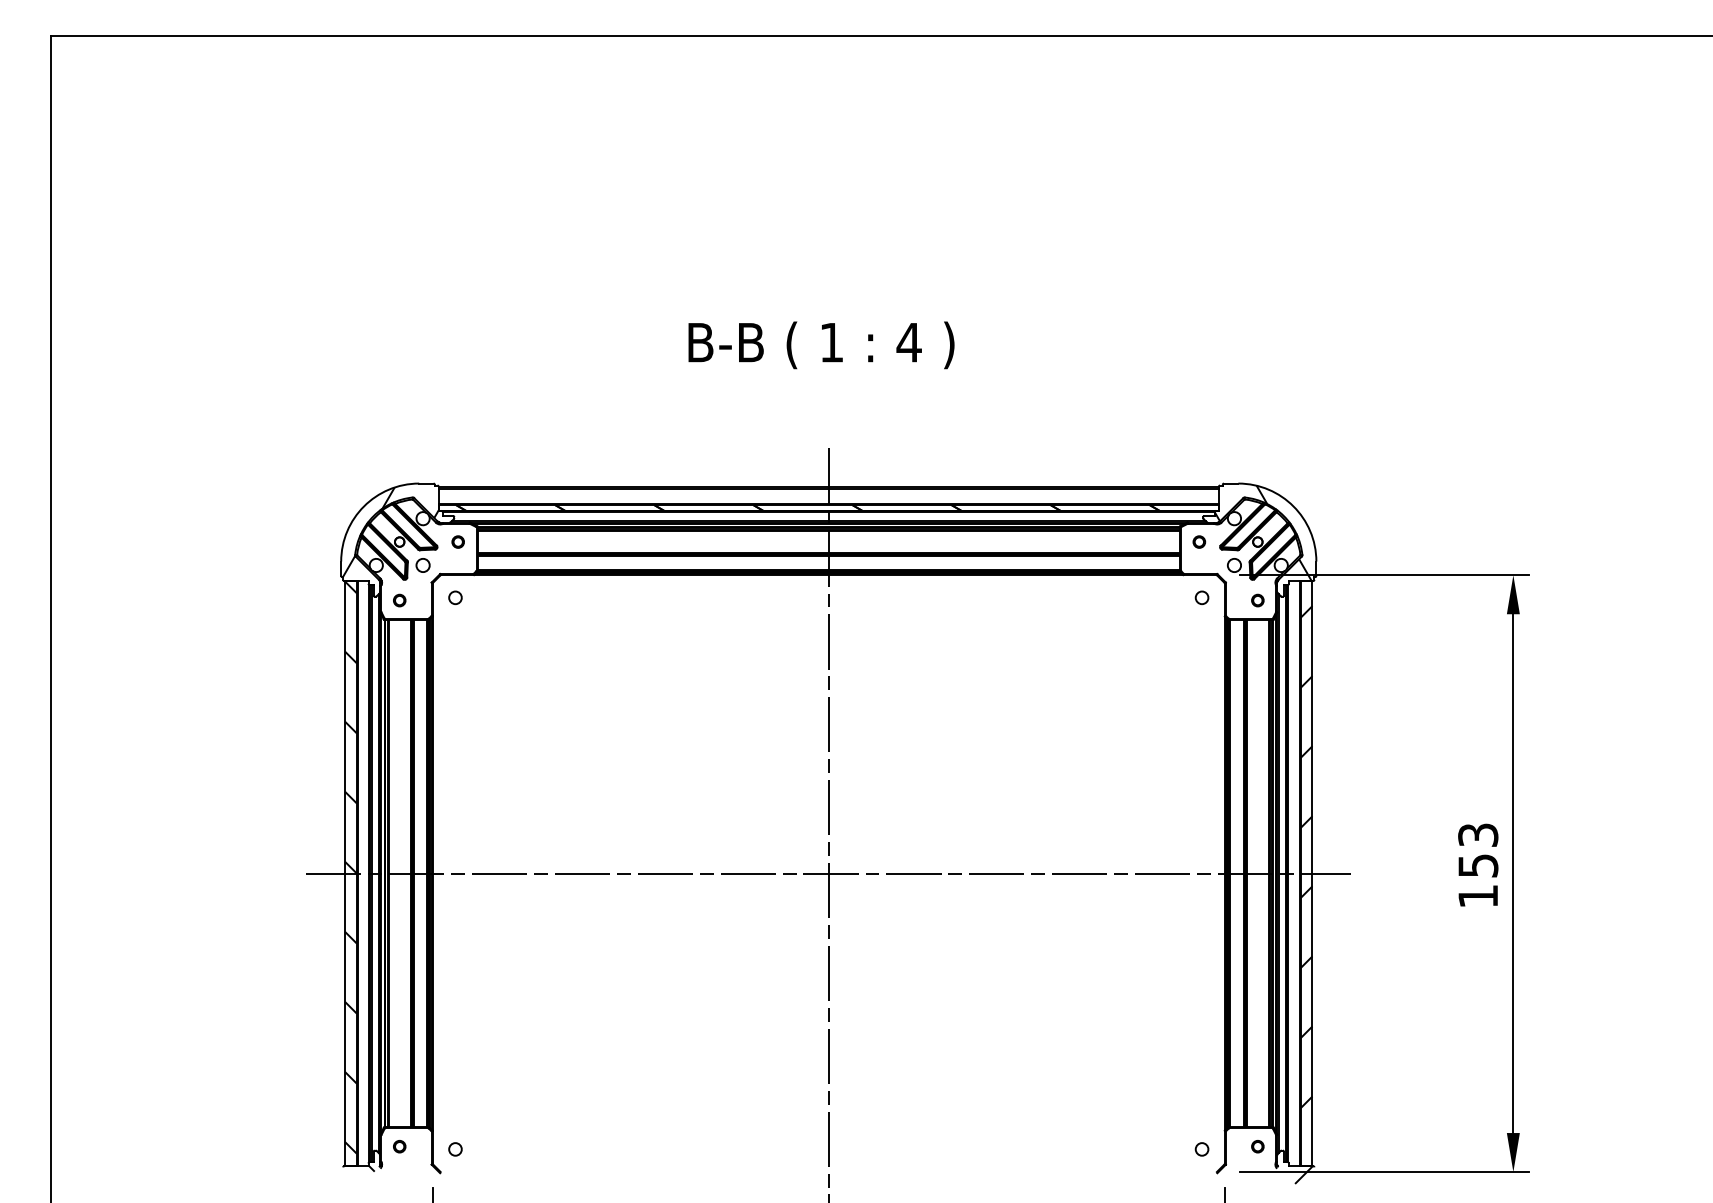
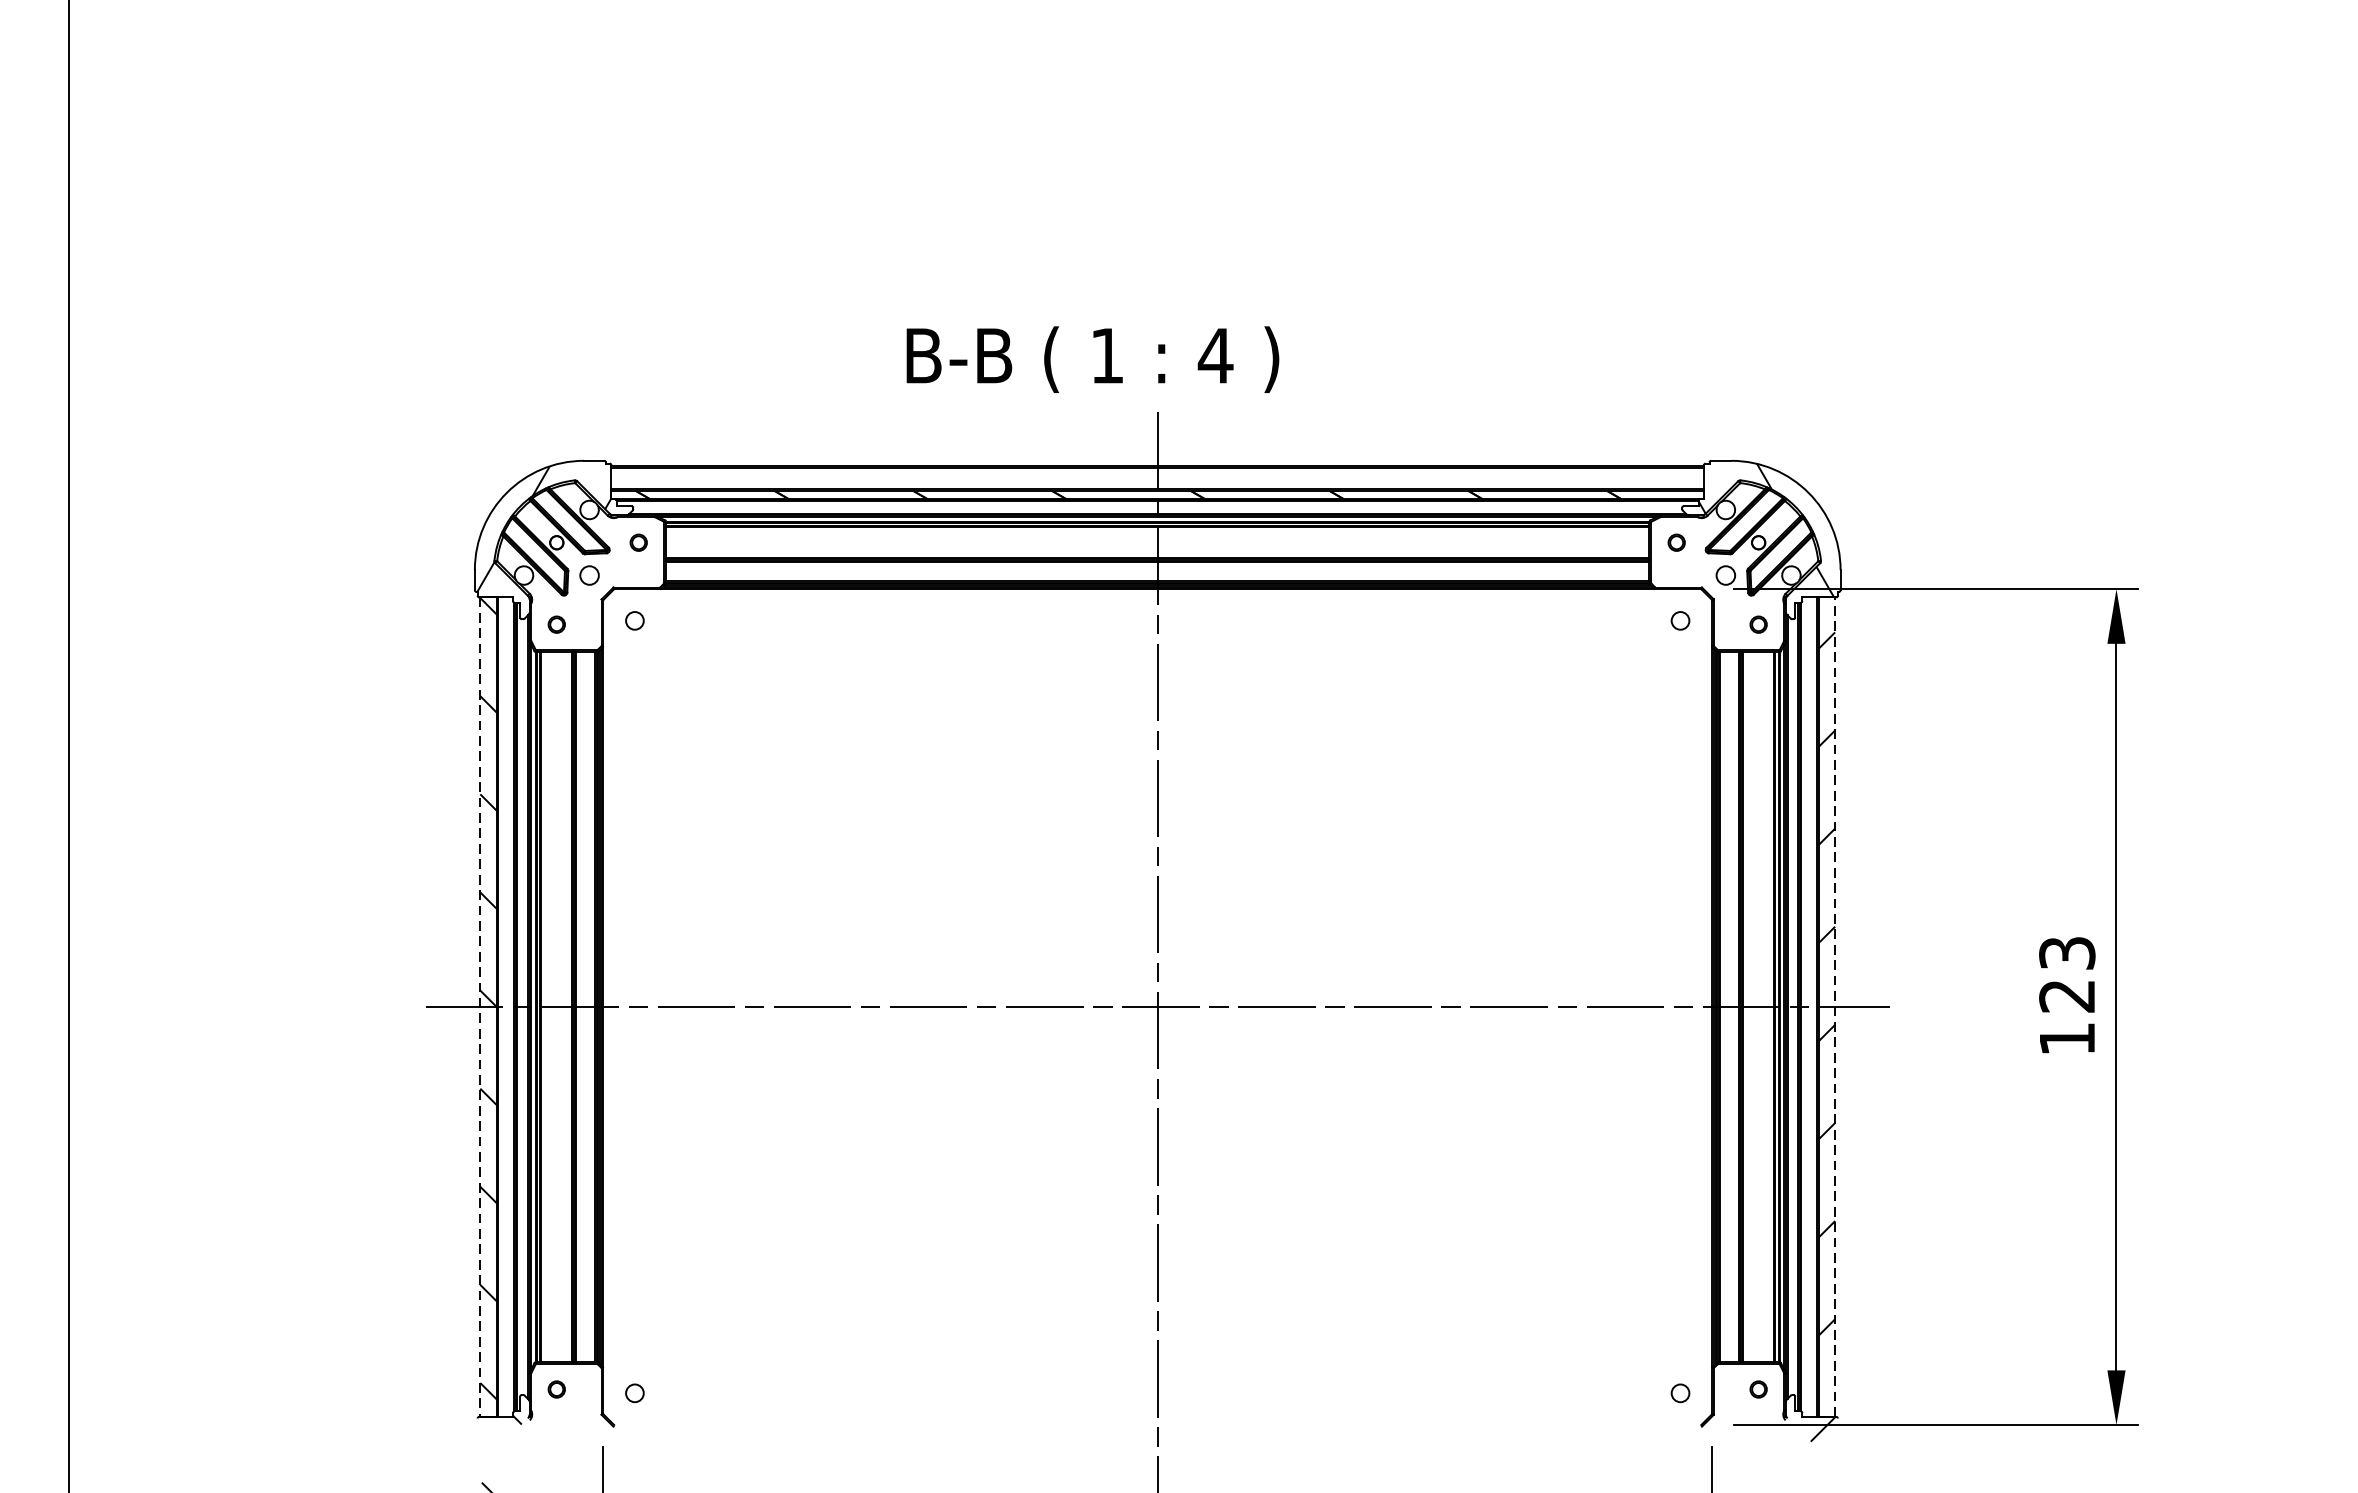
text: (821, 345) -> (1092, 359), moved
text: (1478, 865) -> (2067, 995), 153 -> 123
line: (345, 873) -> (480, 1006), solid -> dashed
line: (1312, 873) -> (1835, 1006), solid -> dashed

